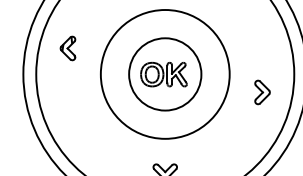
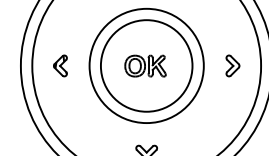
part: (68, 47) -> (60, 65), moved
circle: (165, 73) -> (146, 65), size x1.43
part: (262, 91) -> (232, 65), moved

